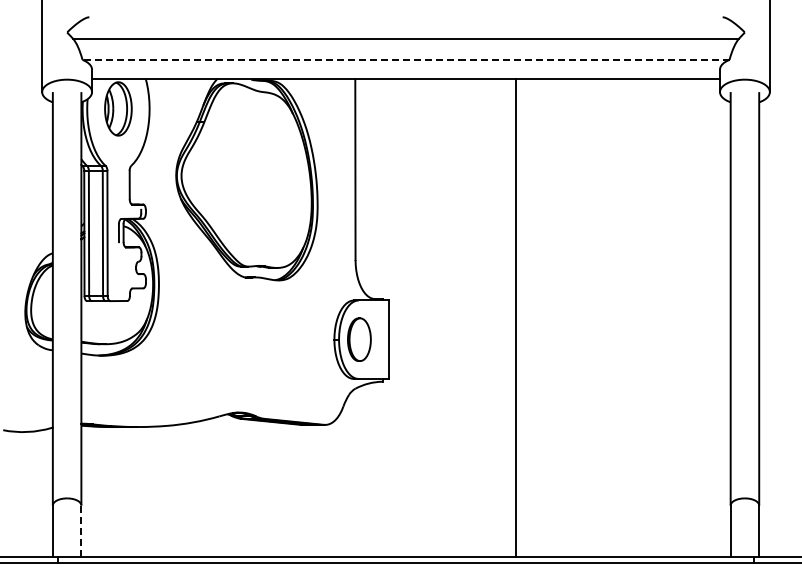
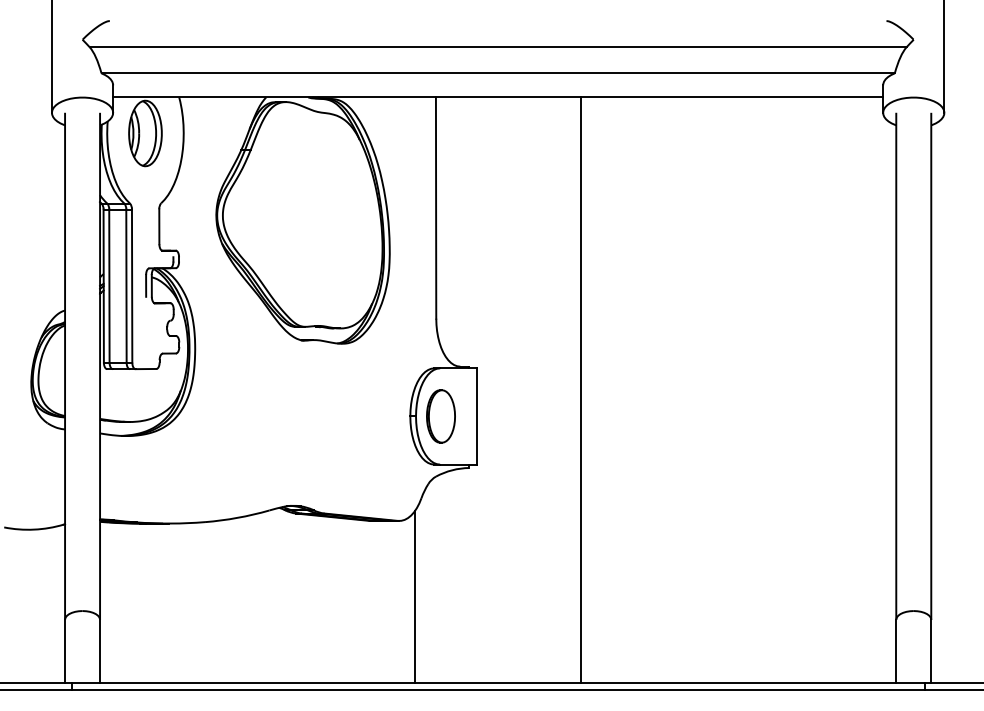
line: (405, 59) -> (497, 72), dashed -> solid
line: (515, 318) -> (580, 390), moved
line: (338, 486) -> (415, 596), added
line: (81, 531) -> (100, 651), dashed -> solid

